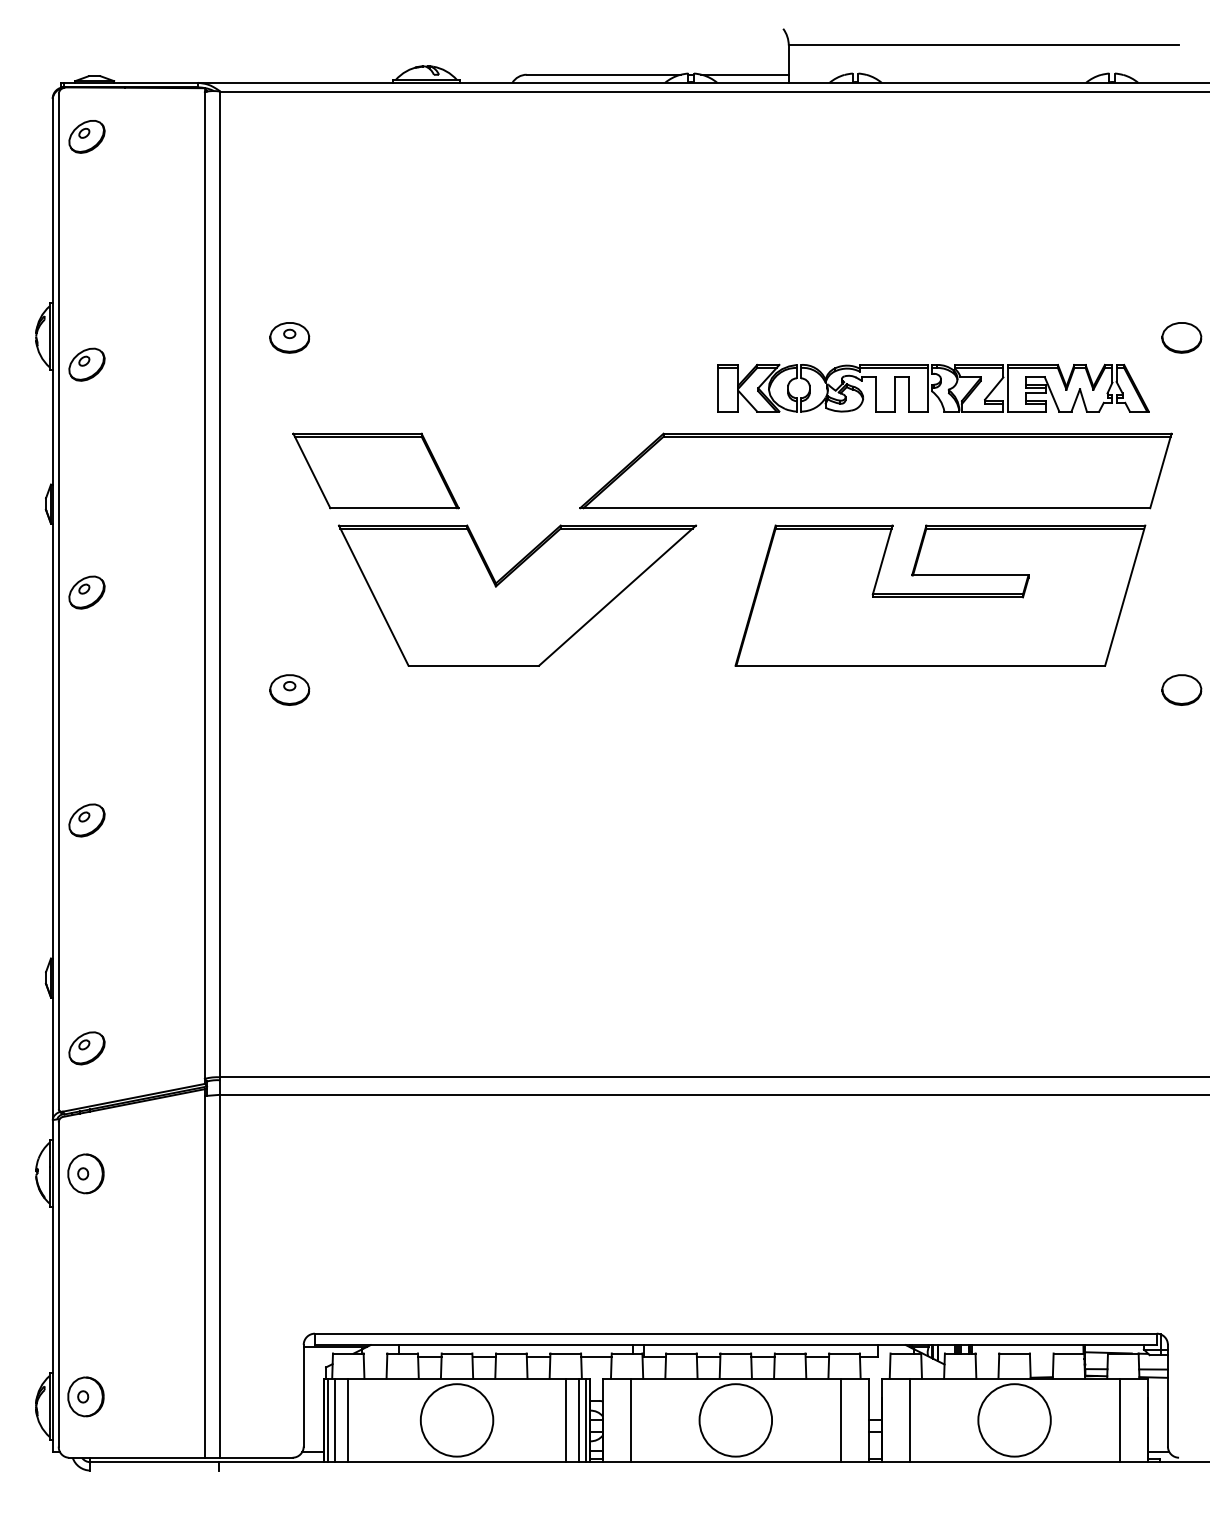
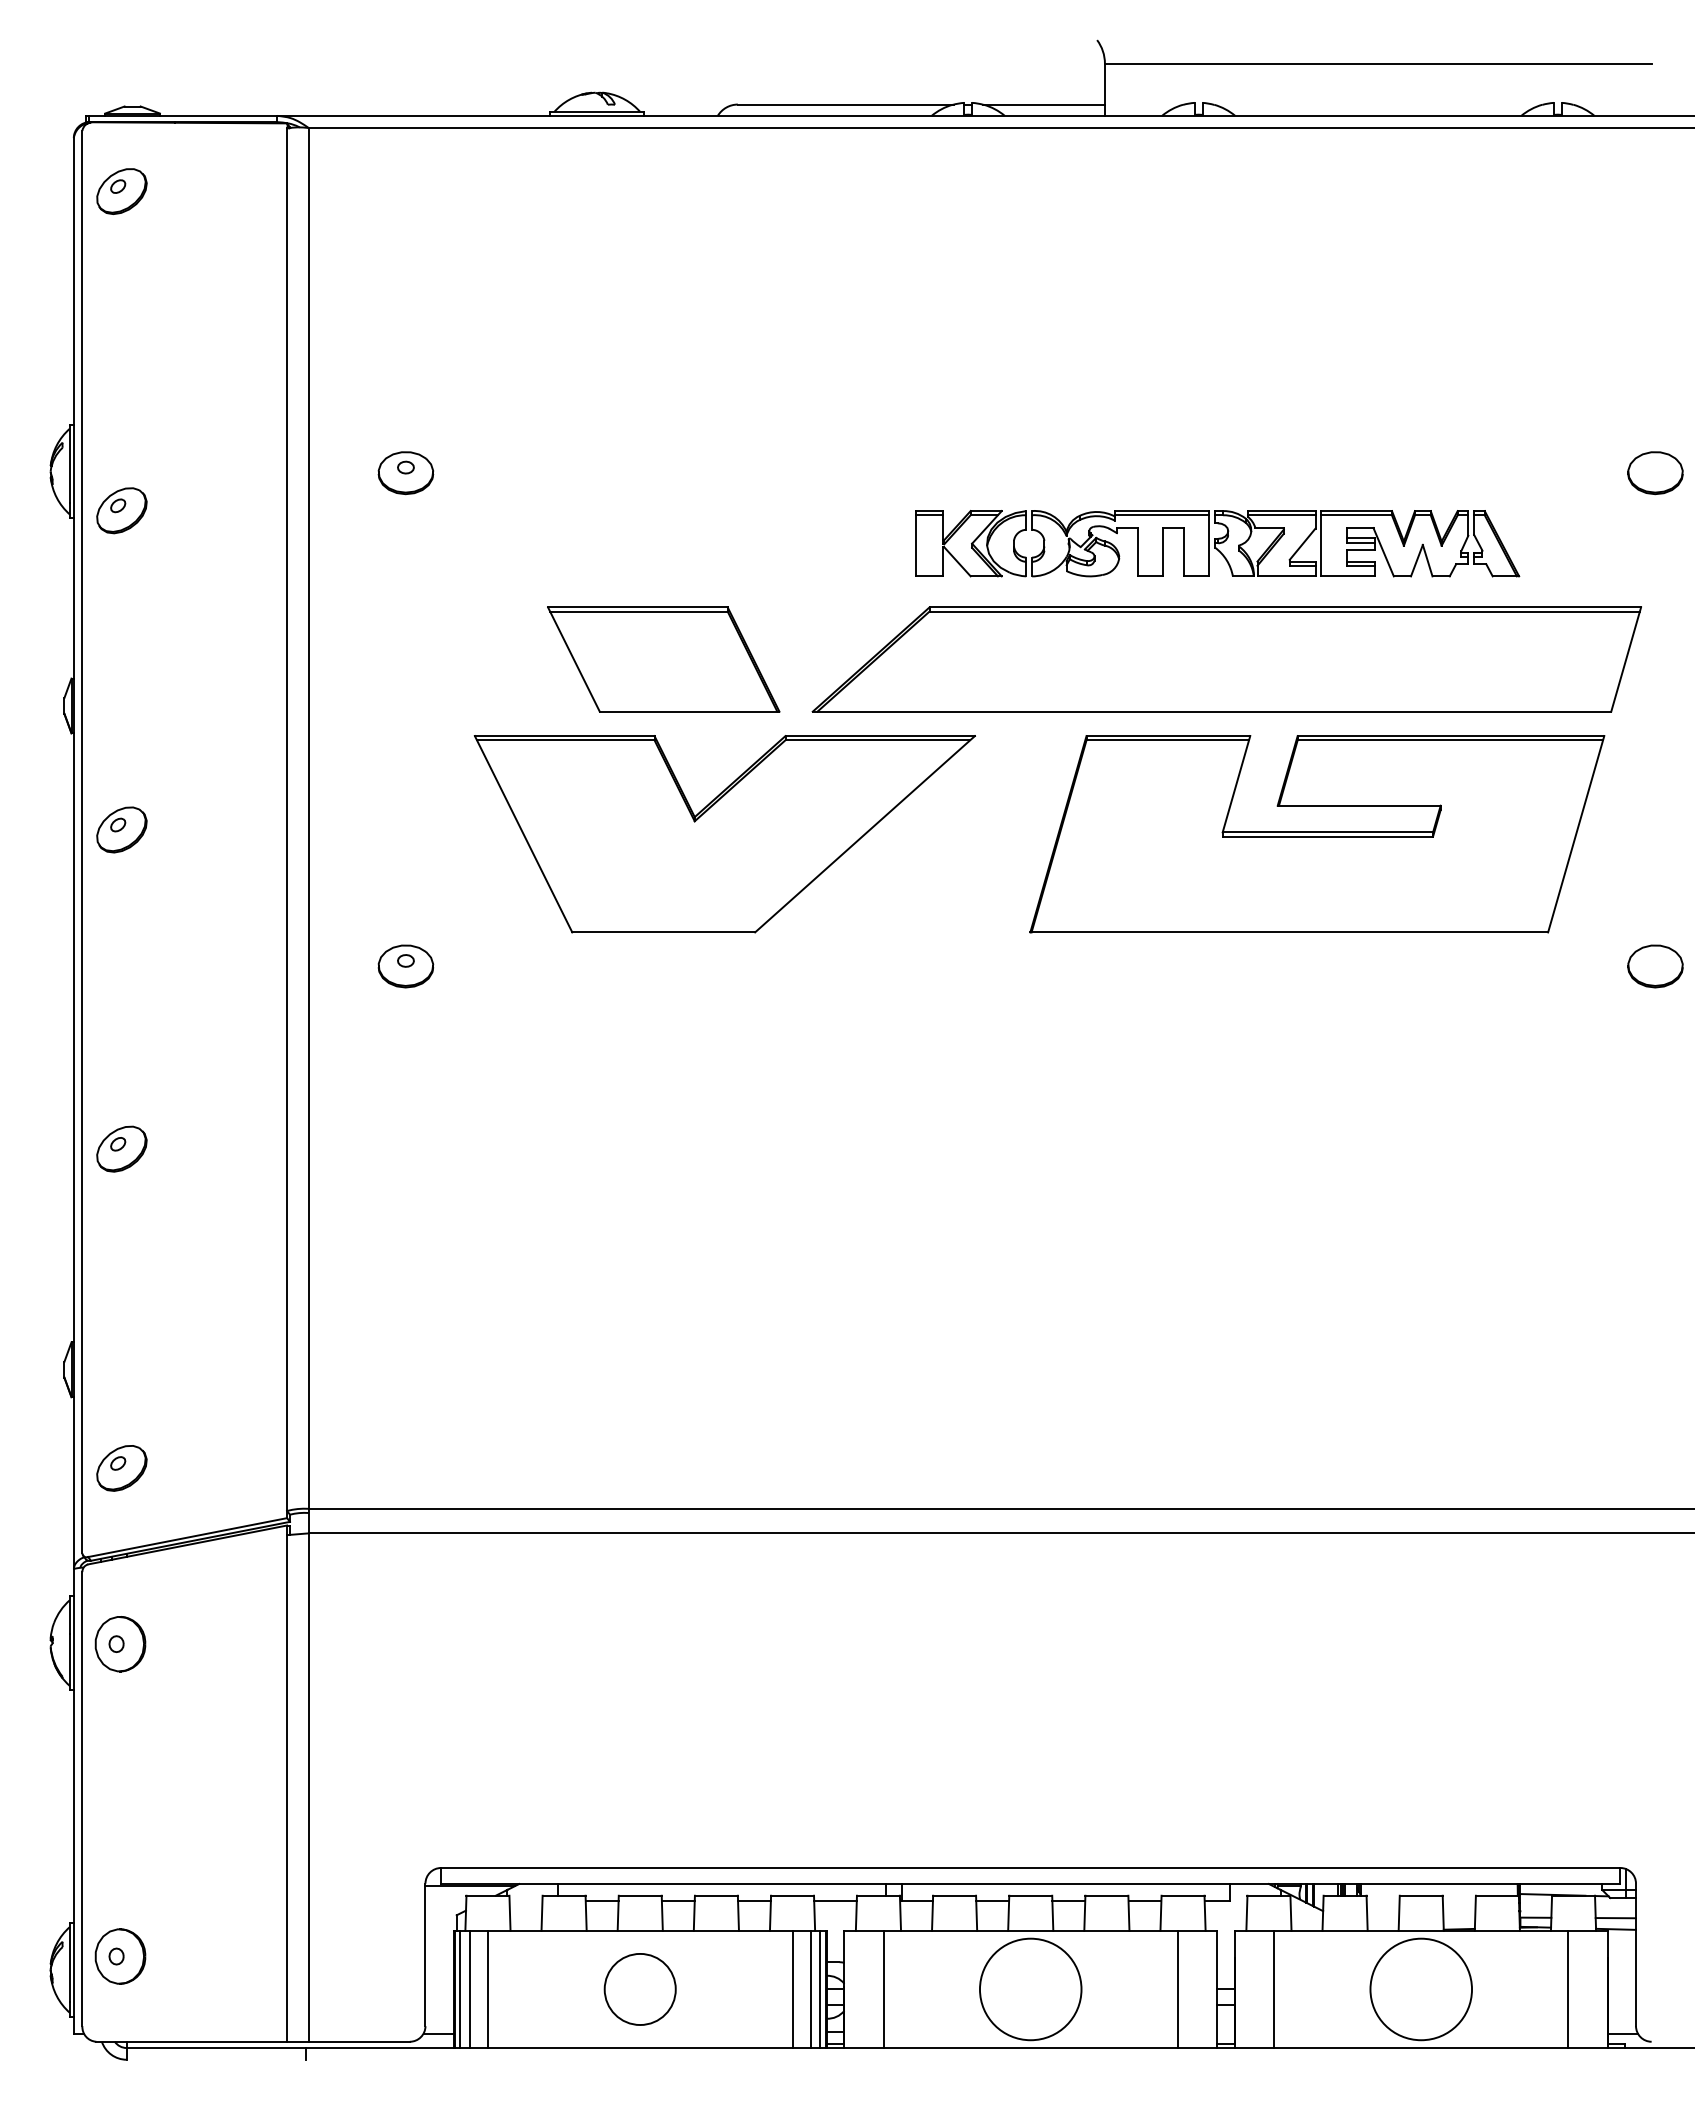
part: (933, 388) -> (1217, 543), moved
part: (375, 470) -> (663, 659), moved
circle: (457, 1420) -> (640, 1989), size x0.7

